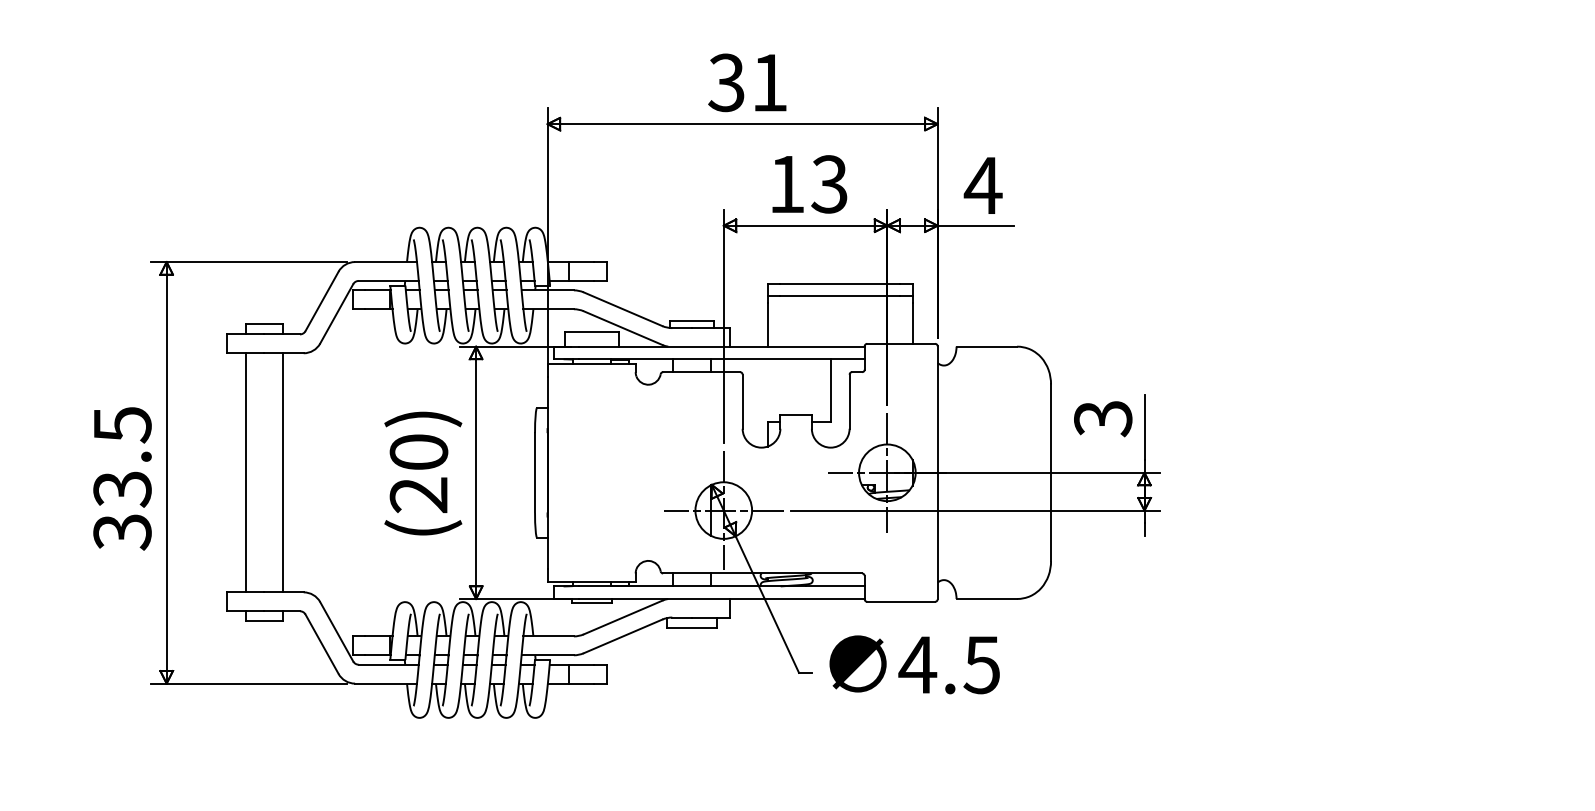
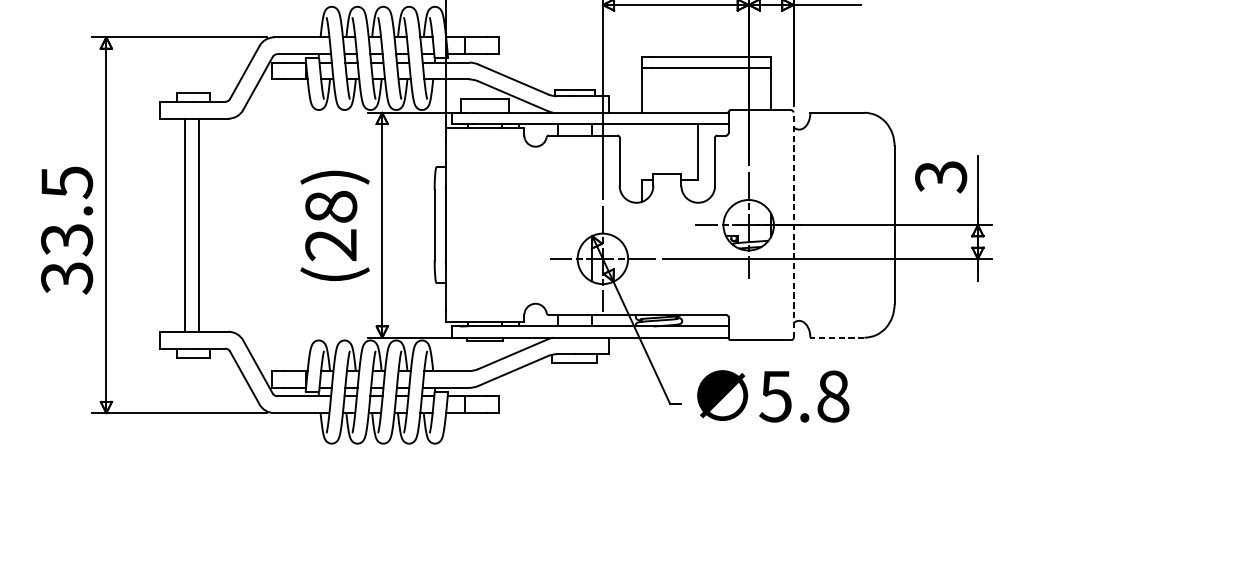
text: (418, 451) -> (330, 206), (20) -> (28)
line: (245, 472) -> (198, 224), moved
line: (283, 472) -> (185, 224), moved
line: (937, 472) -> (793, 224), solid -> dashed
line: (986, 598) -> (837, 337), solid -> dashed
text: (949, 664) -> (804, 396), 4.5 -> 5.8

